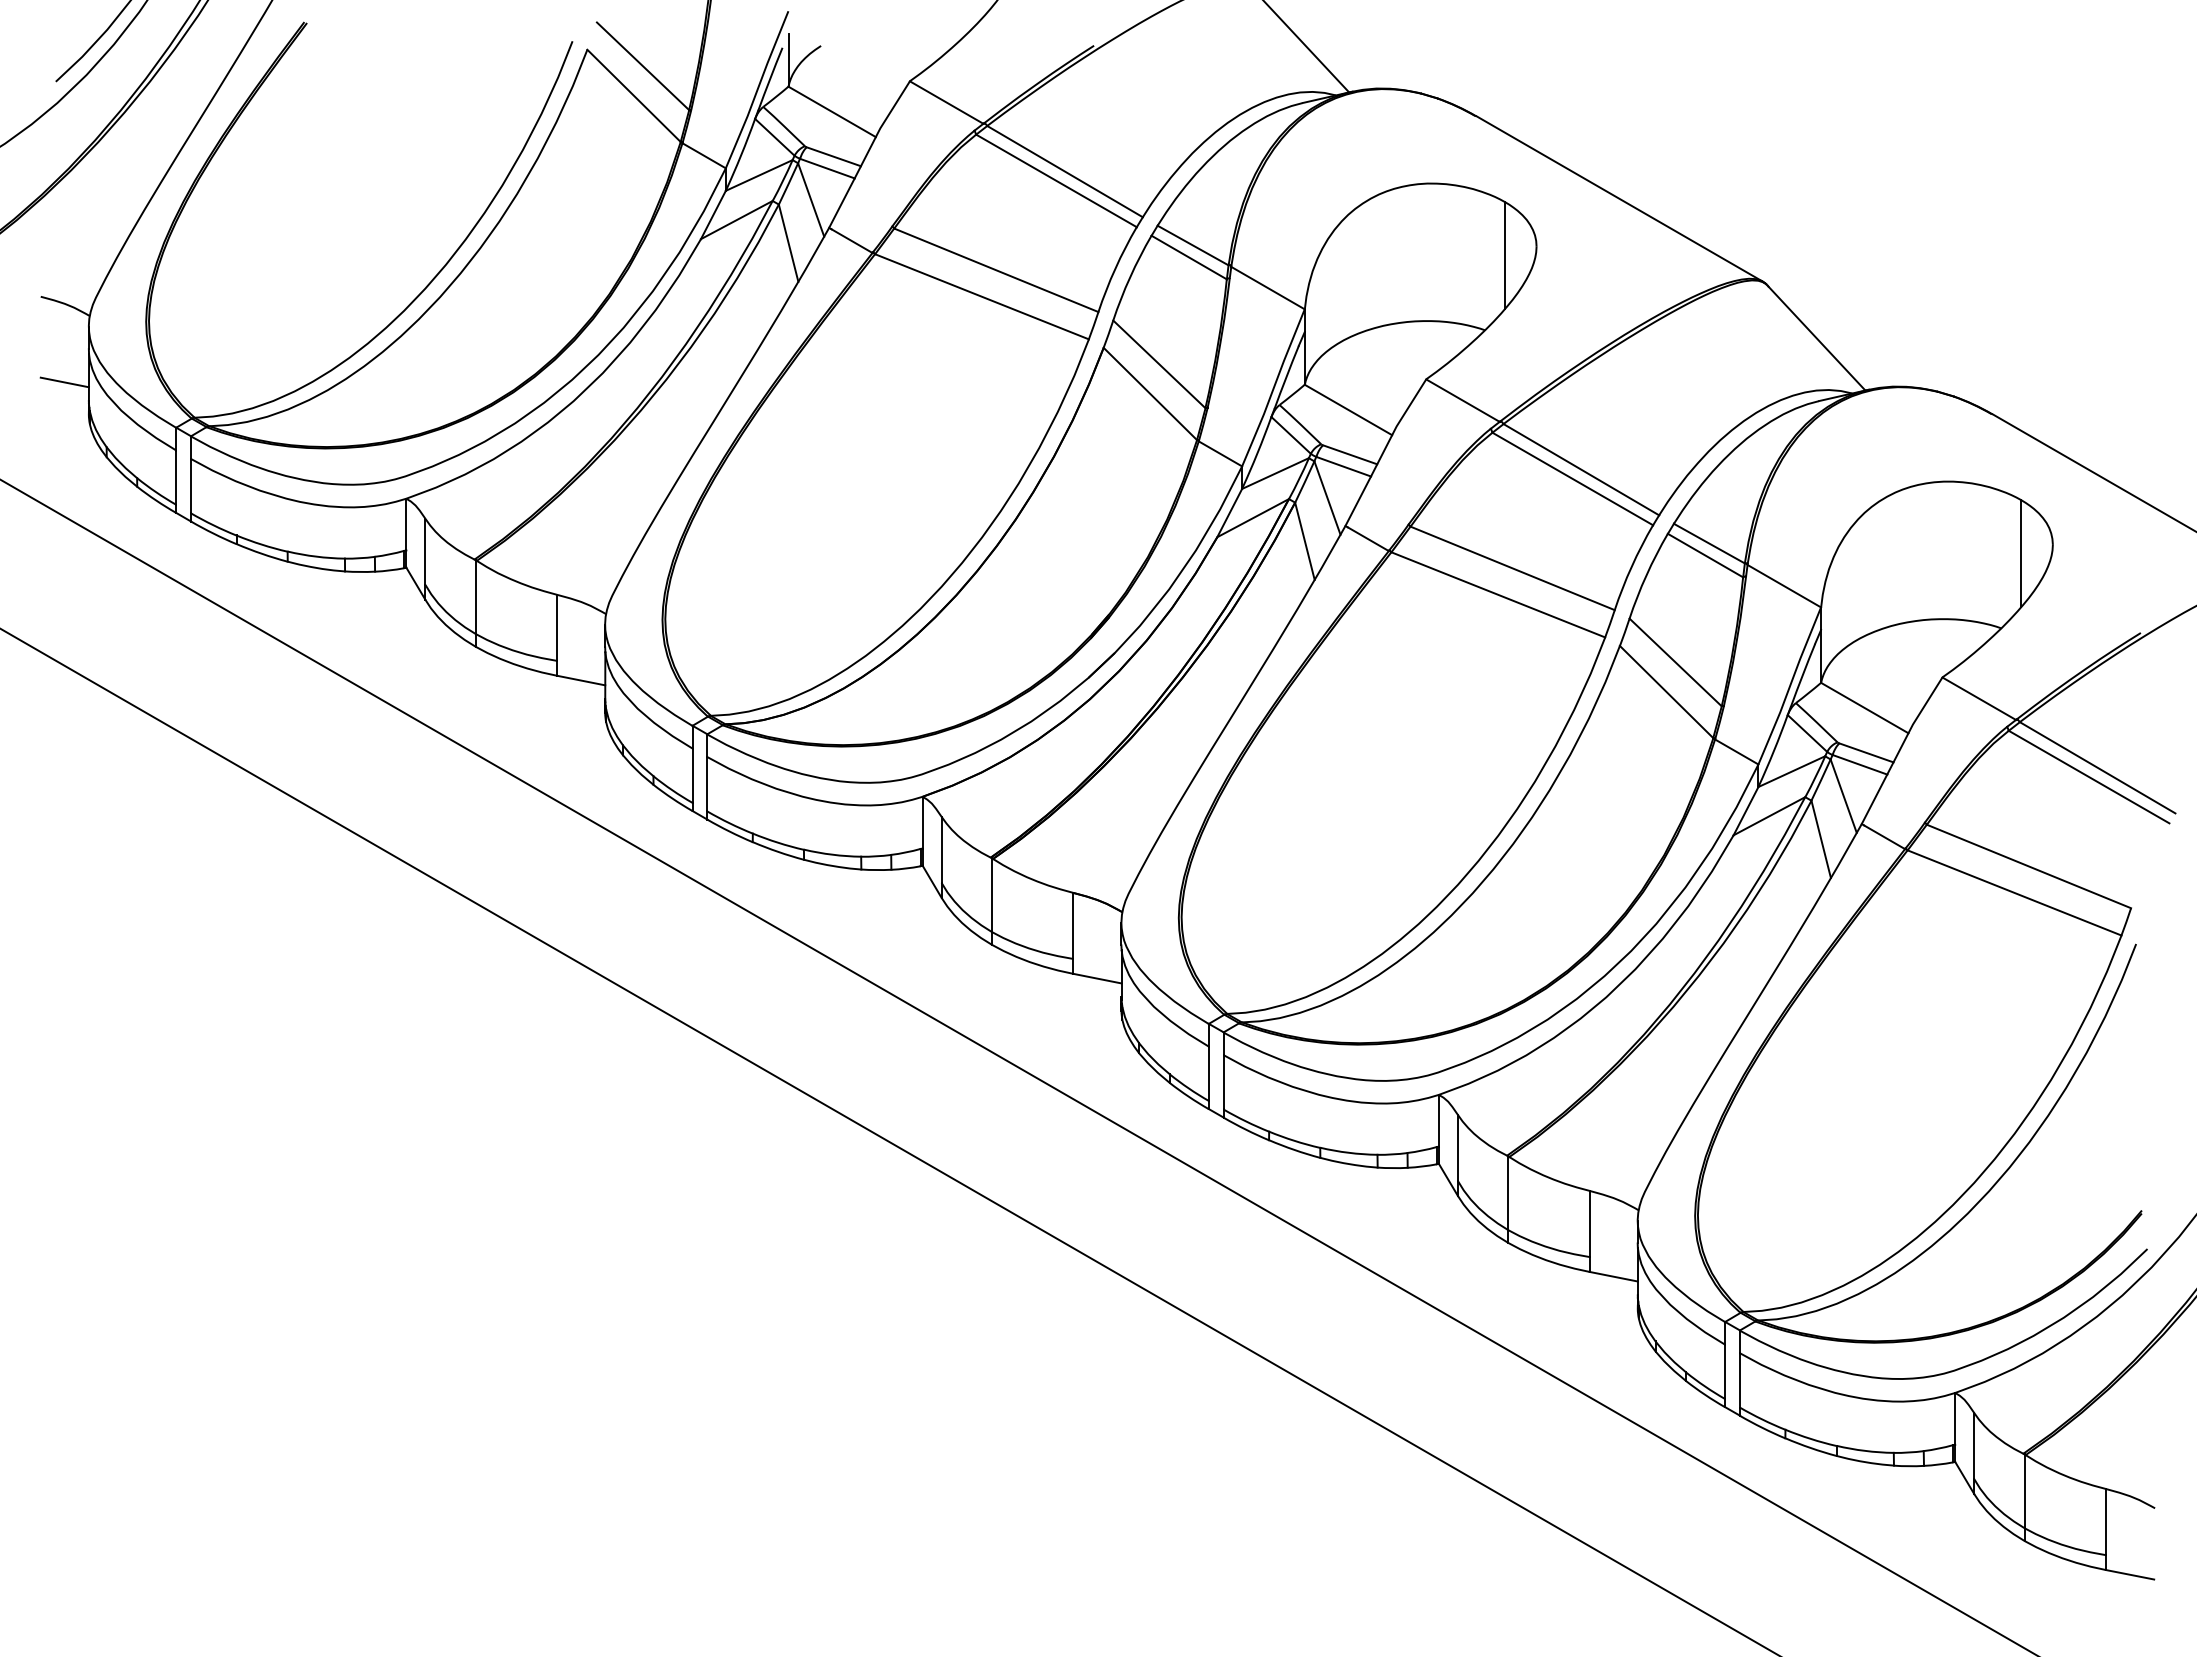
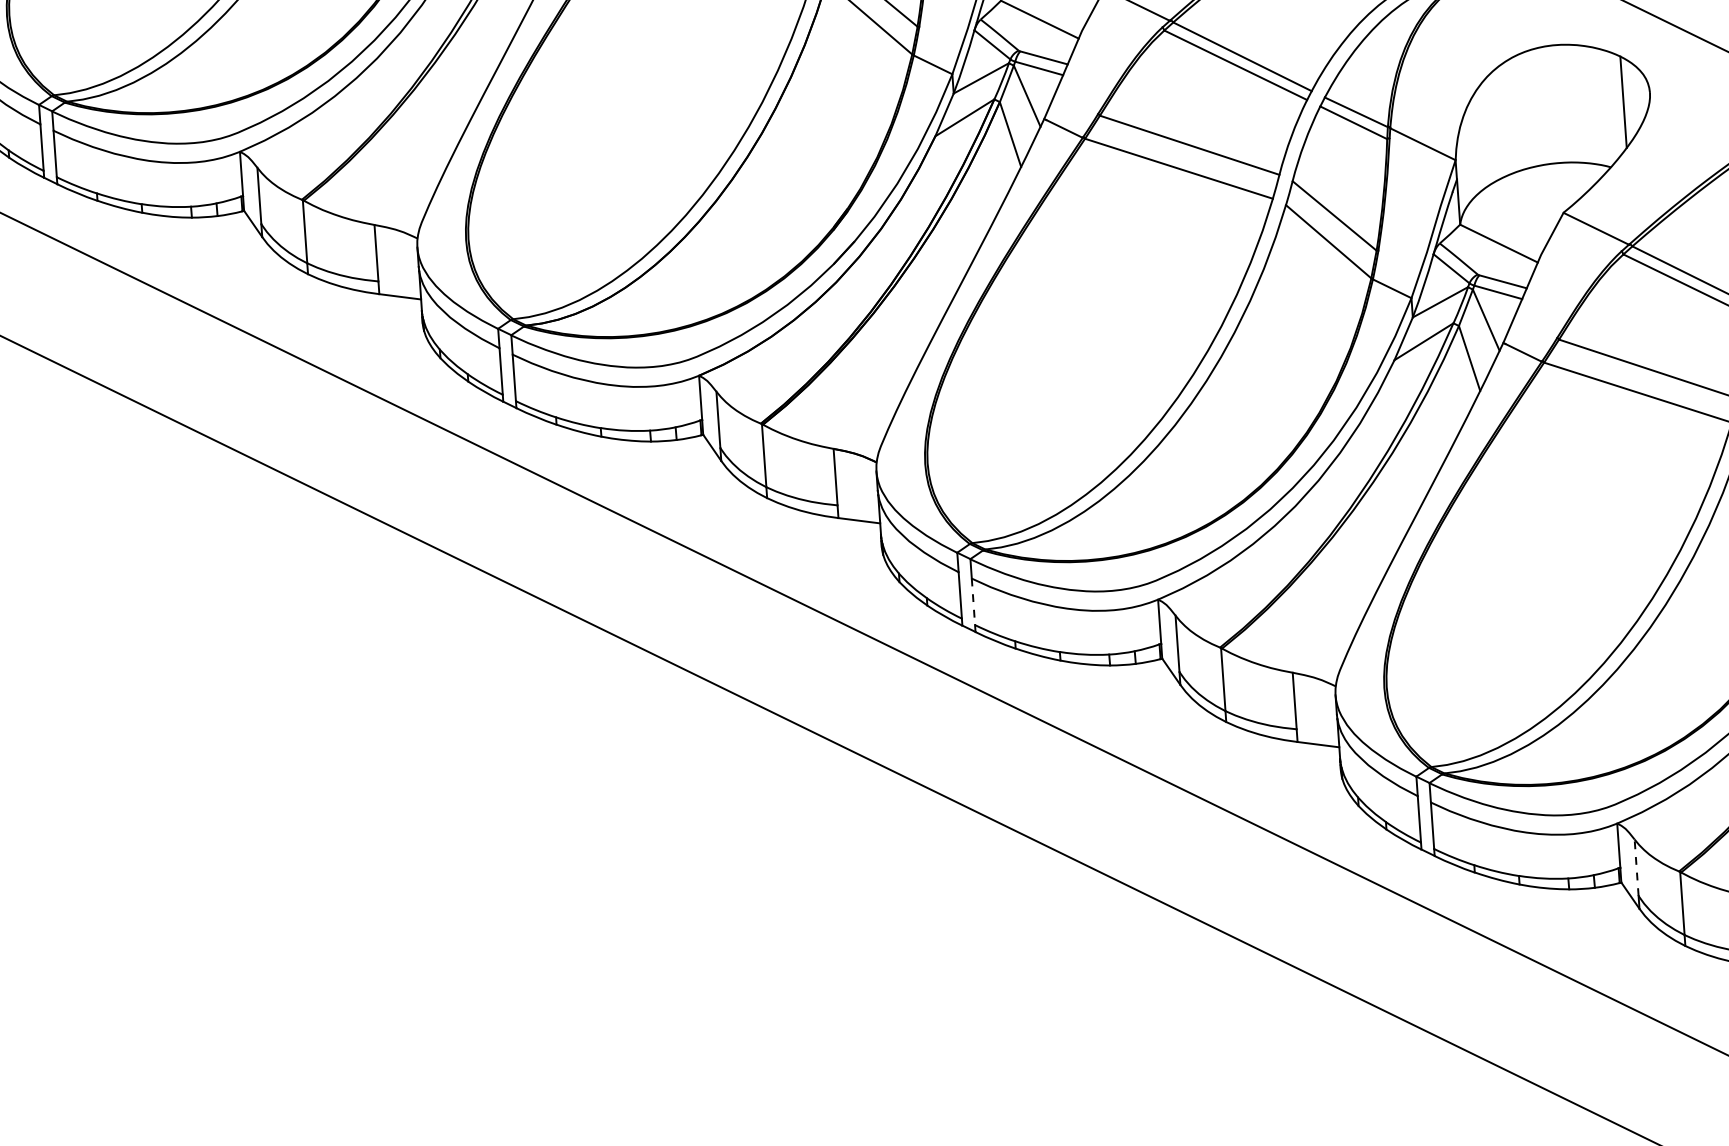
line: (1223, 1082) -> (973, 601), solid -> dashed
line: (1974, 1445) -> (1636, 867), solid -> dashed

